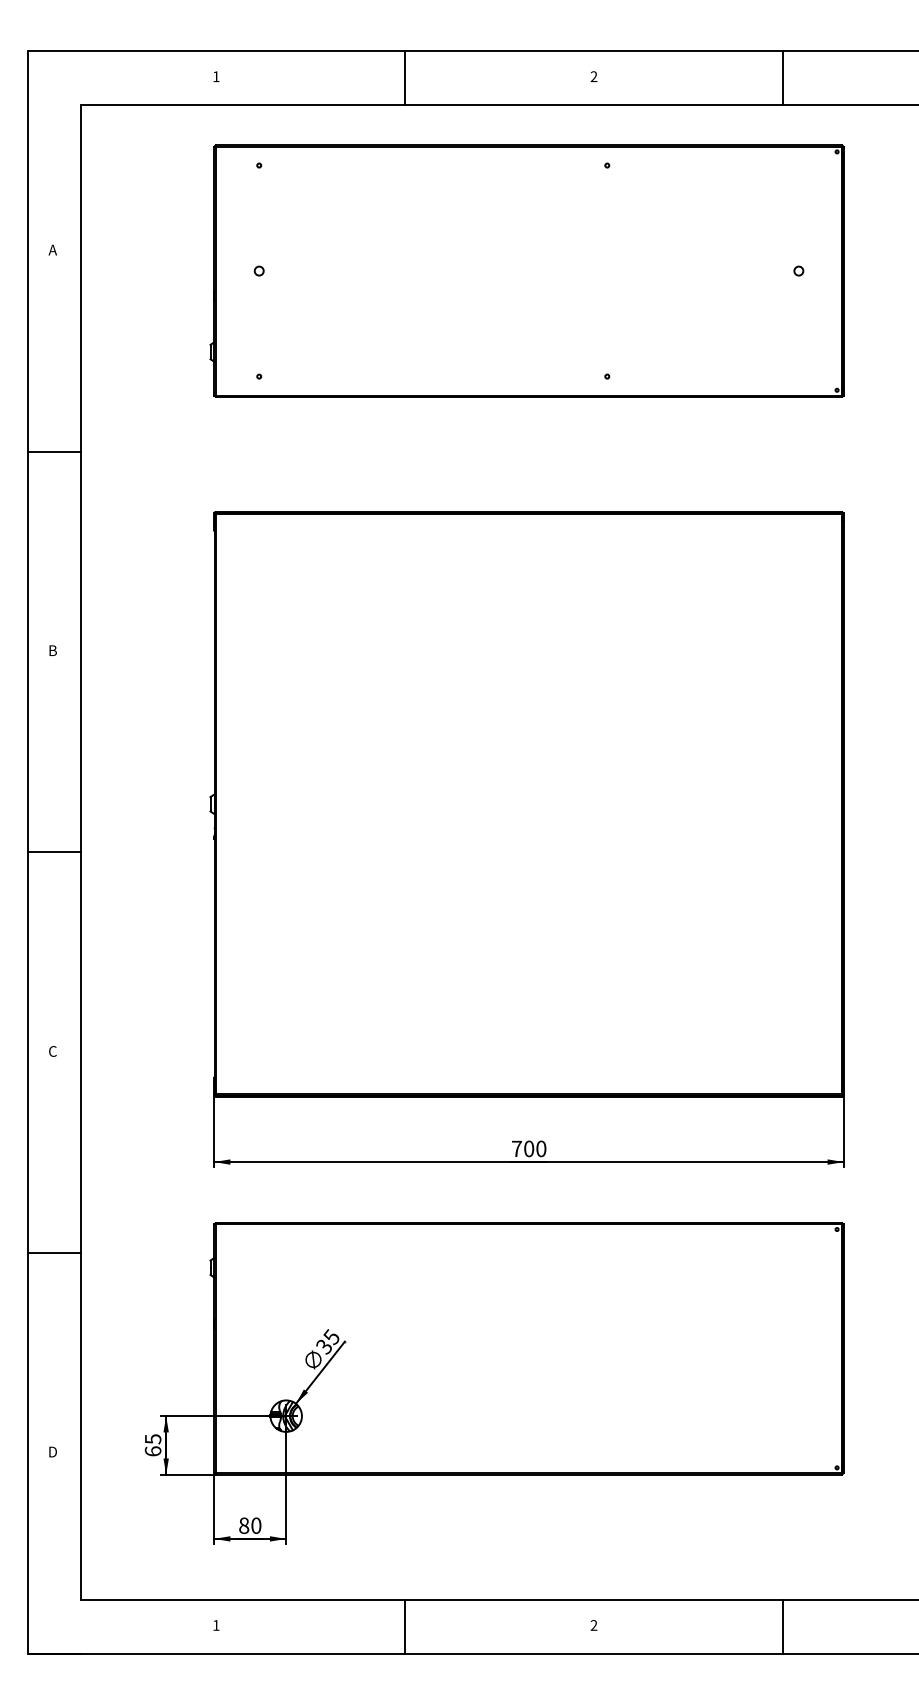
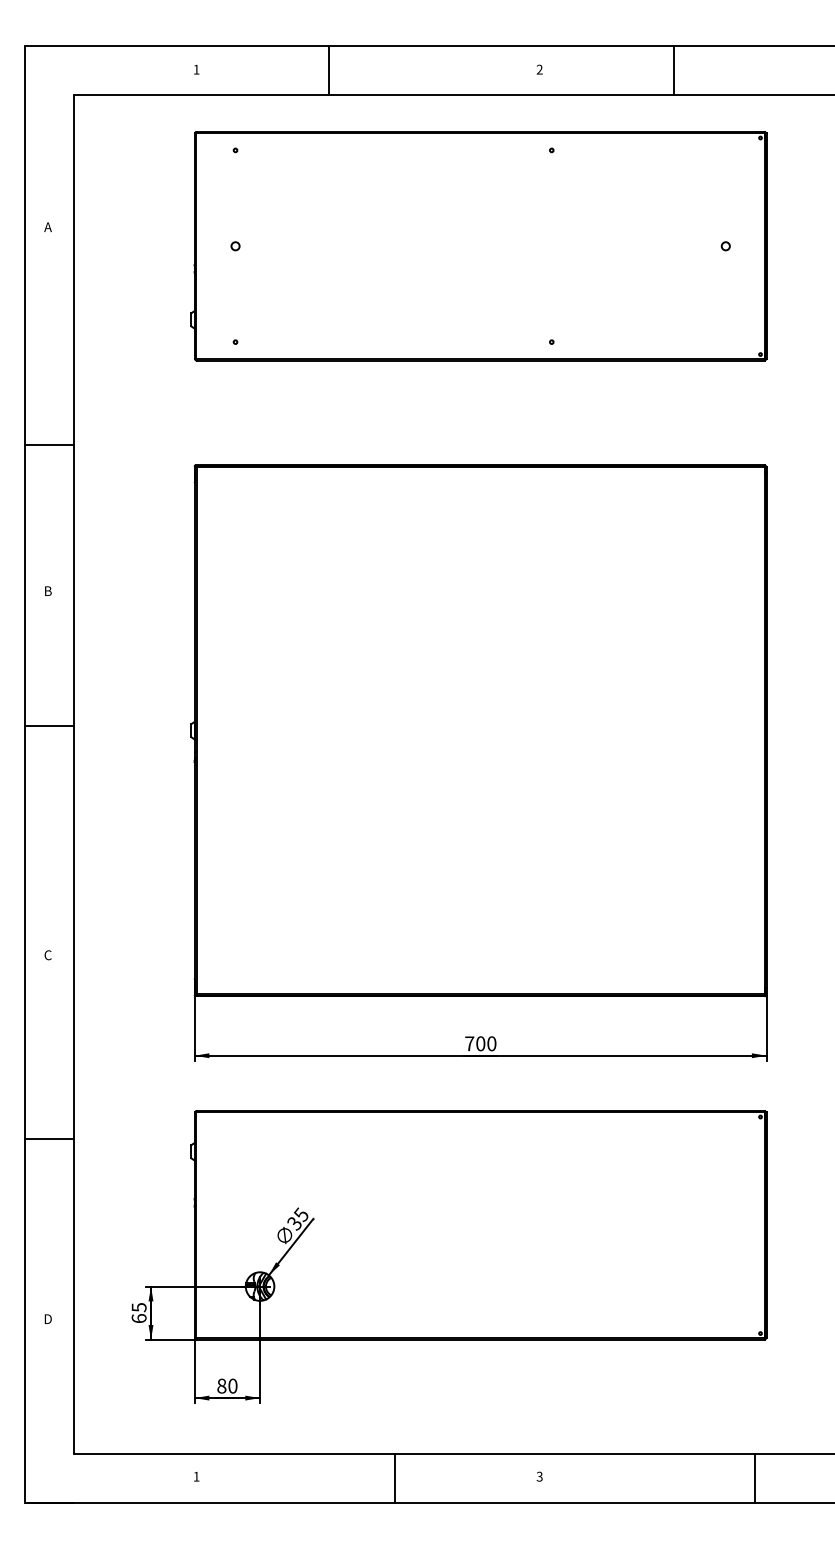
line: (405, 78) -> (329, 71), moved
line: (782, 78) -> (673, 71), moved
line: (54, 451) -> (49, 444), moved
line: (54, 852) -> (49, 726), moved
text: (593, 1625) -> (539, 1476), 2 -> 3
line: (405, 1626) -> (394, 1477), moved
line: (782, 1626) -> (754, 1477), moved

